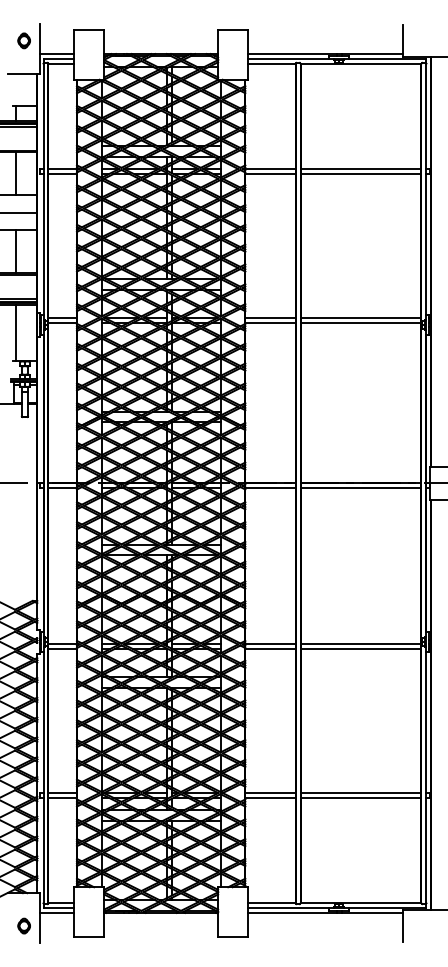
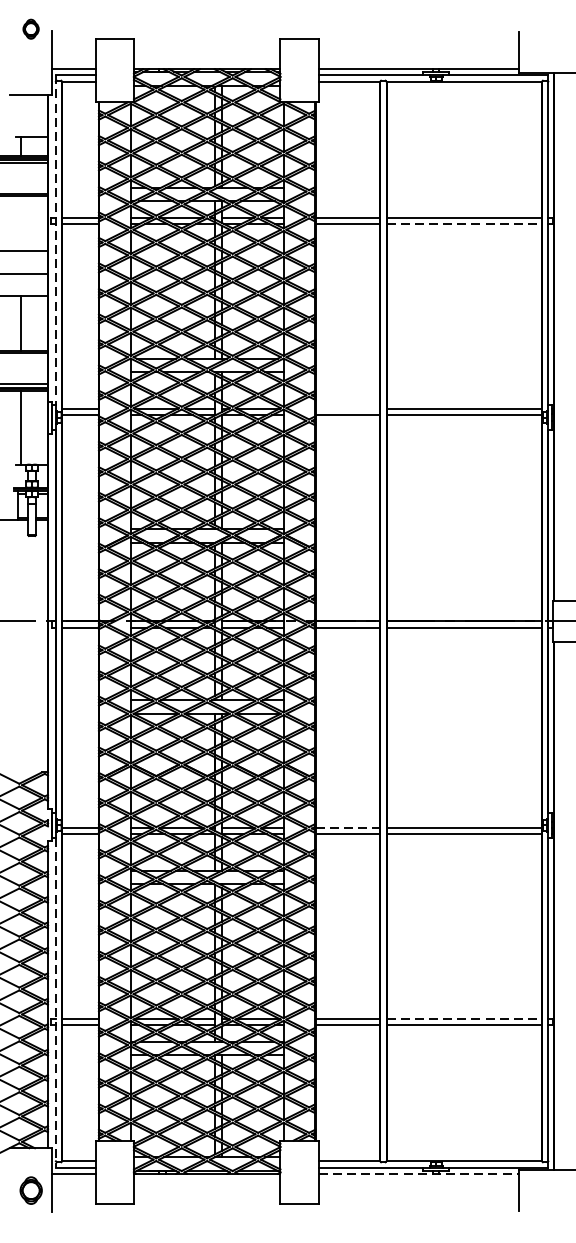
part: (23, 40) -> (30, 28), moved
line: (16, 173) -> (21, 222), removed
line: (361, 174) -> (464, 224), solid -> dashed
line: (43, 187) -> (55, 240), solid -> dashed
line: (270, 318) -> (347, 409), removed
line: (271, 643) -> (349, 827), solid -> dashed
line: (43, 780) -> (55, 1003), solid -> dashed
line: (361, 792) -> (464, 1018), solid -> dashed
line: (325, 912) -> (418, 1173), solid -> dashed
part: (23, 925) -> (30, 1189), size x1.4

